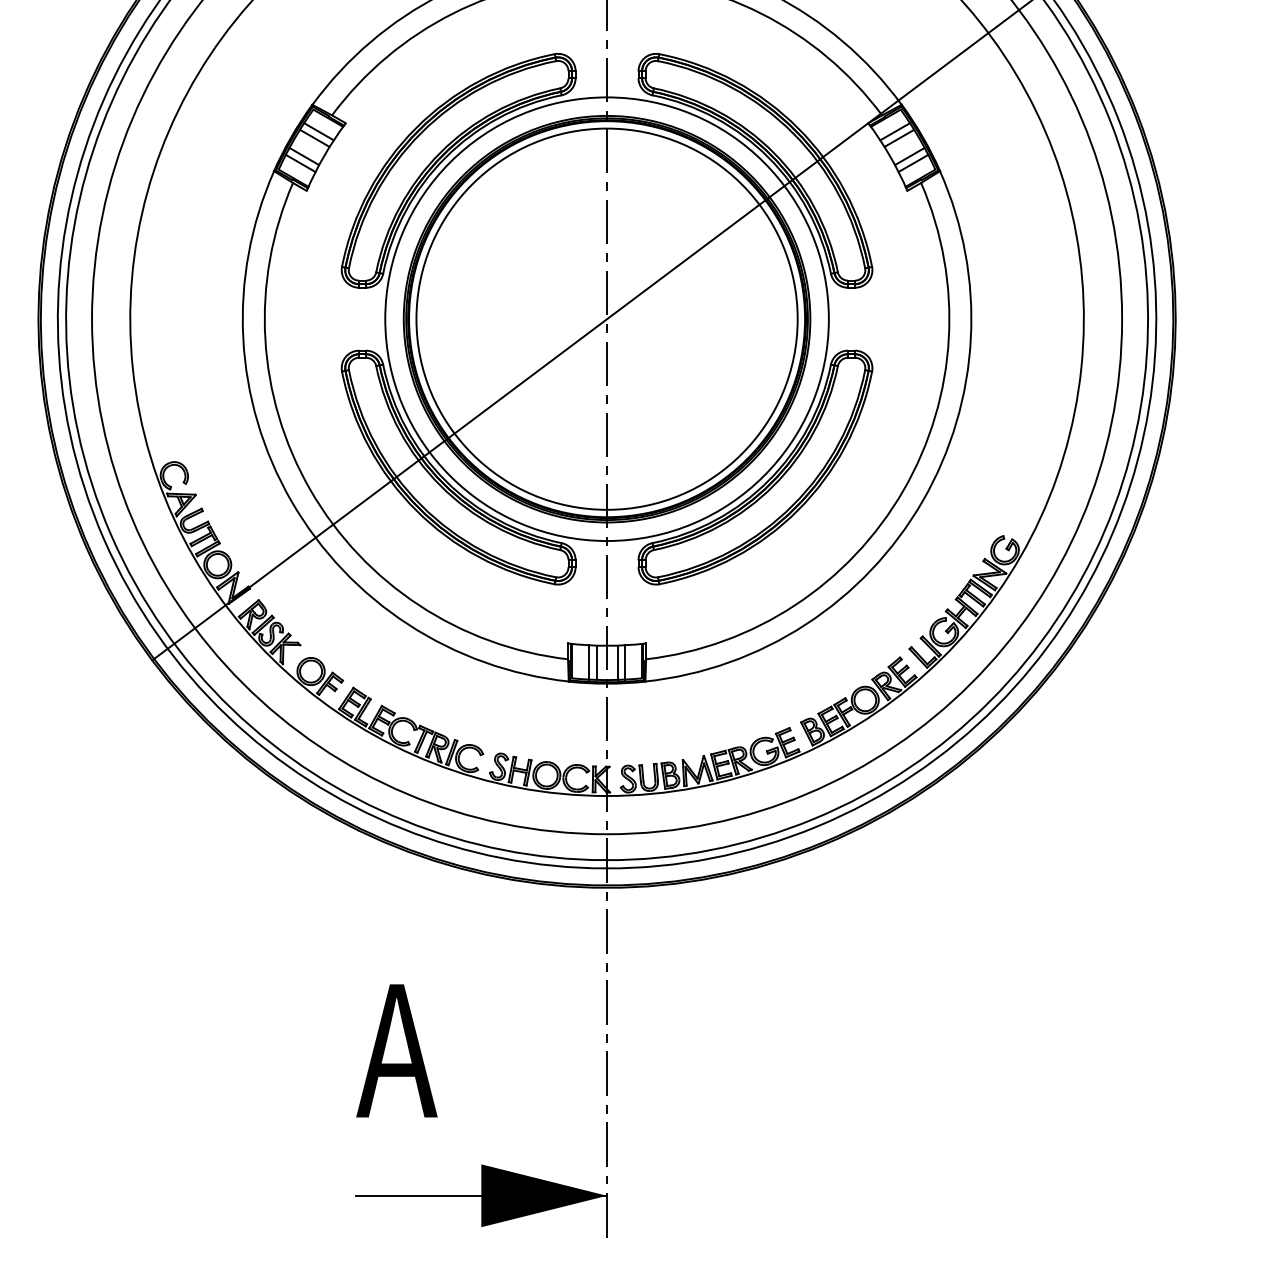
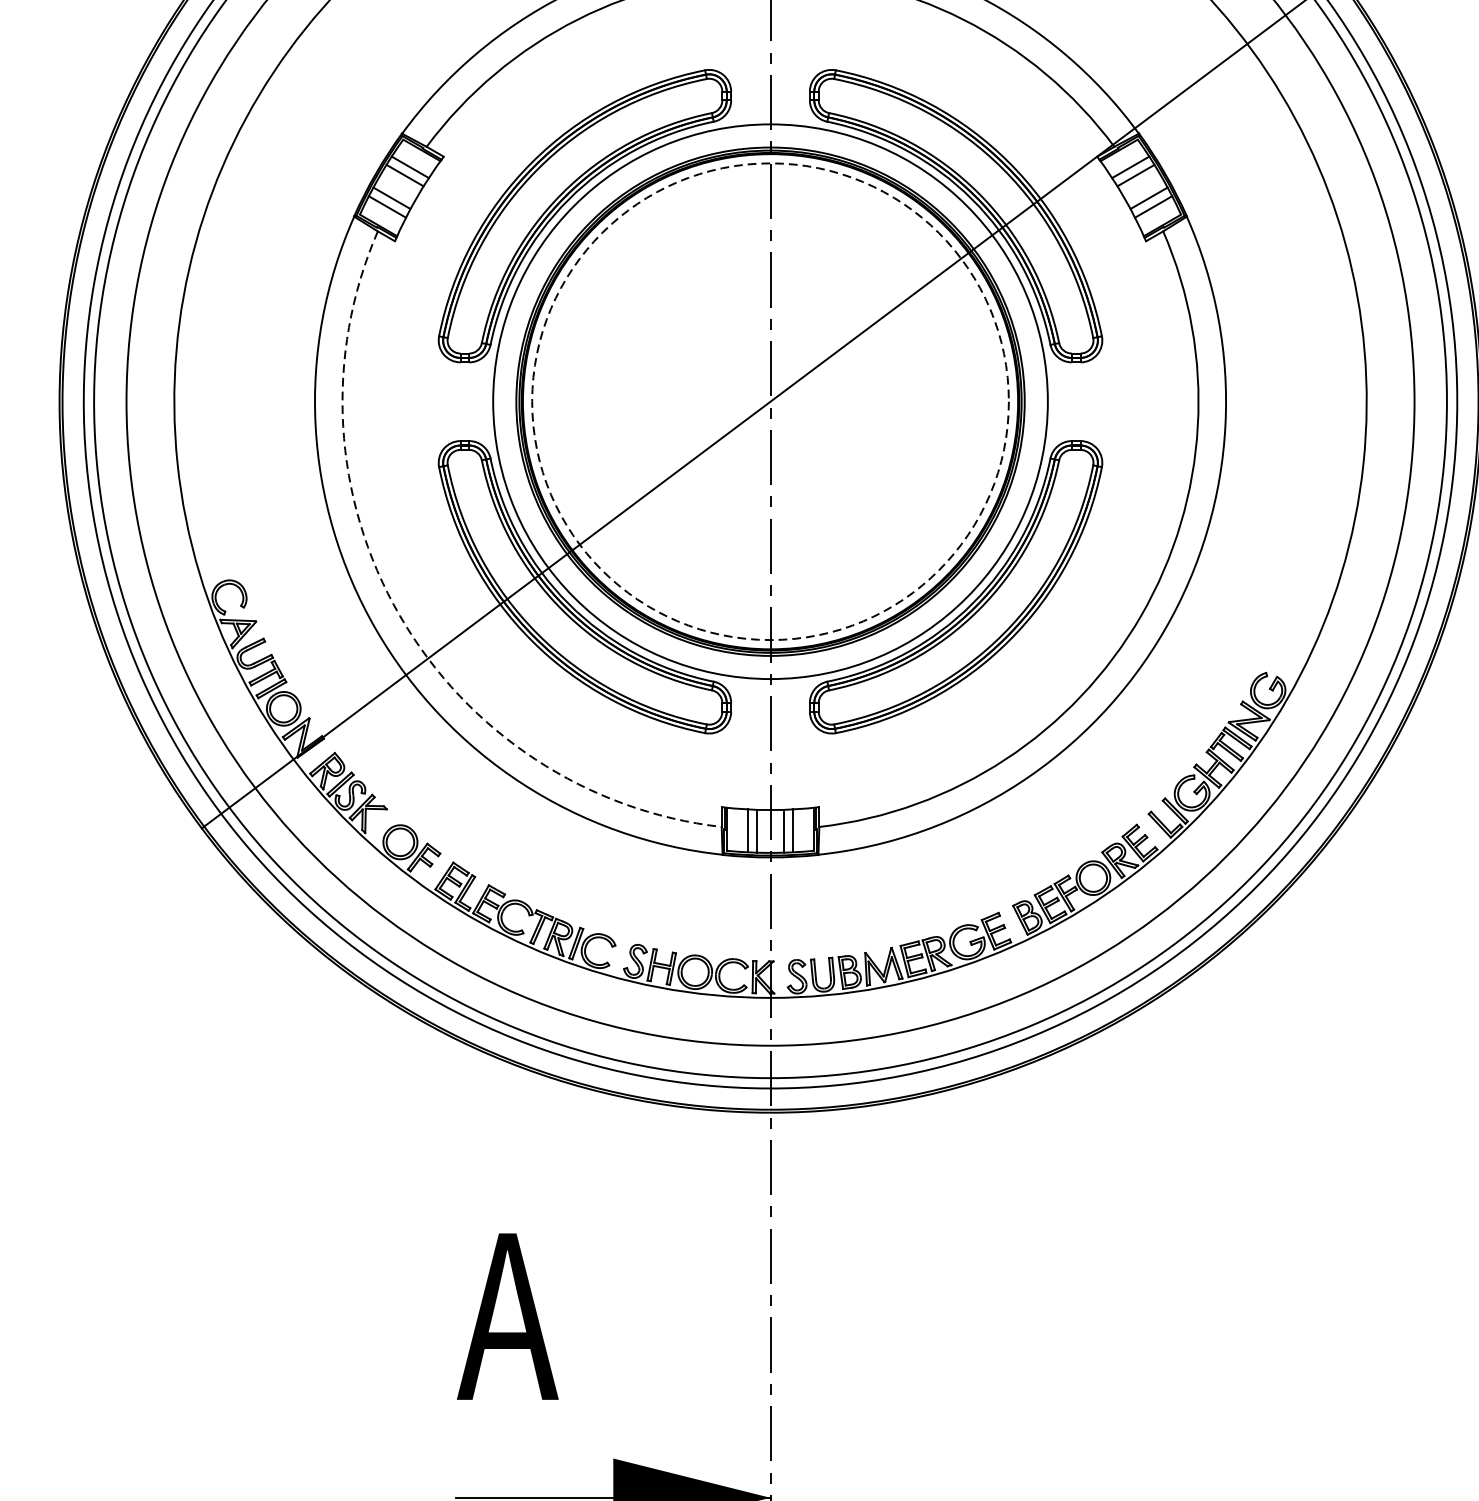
circle: (606, 318) -> (769, 400), solid -> dashed
arc: (310, 490) -> (399, 615), solid -> dashed

